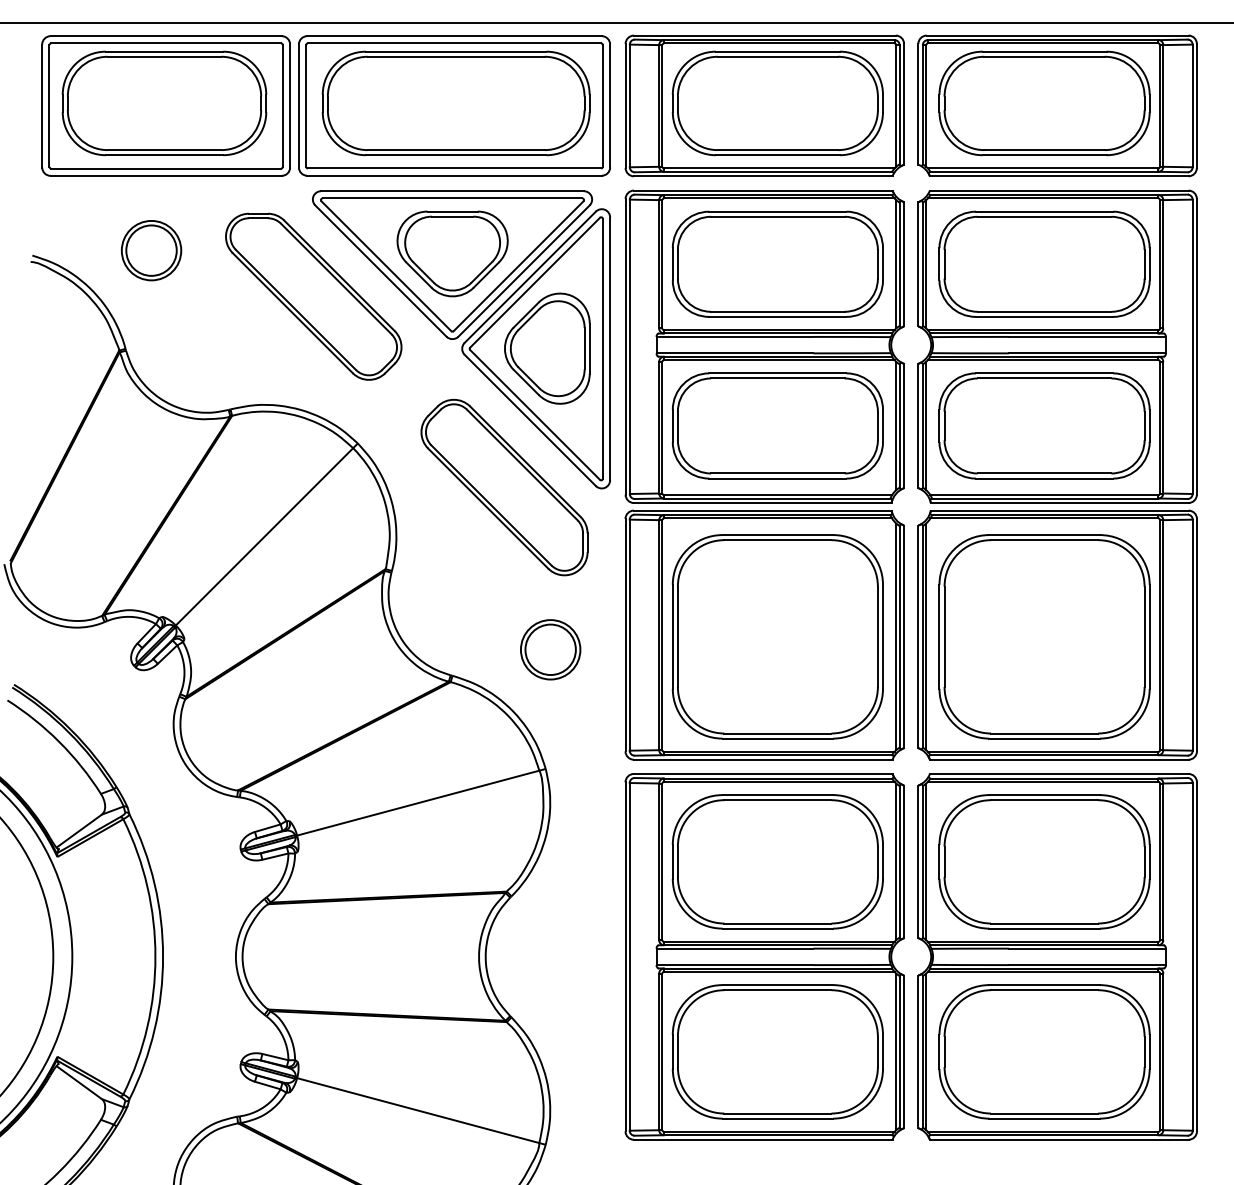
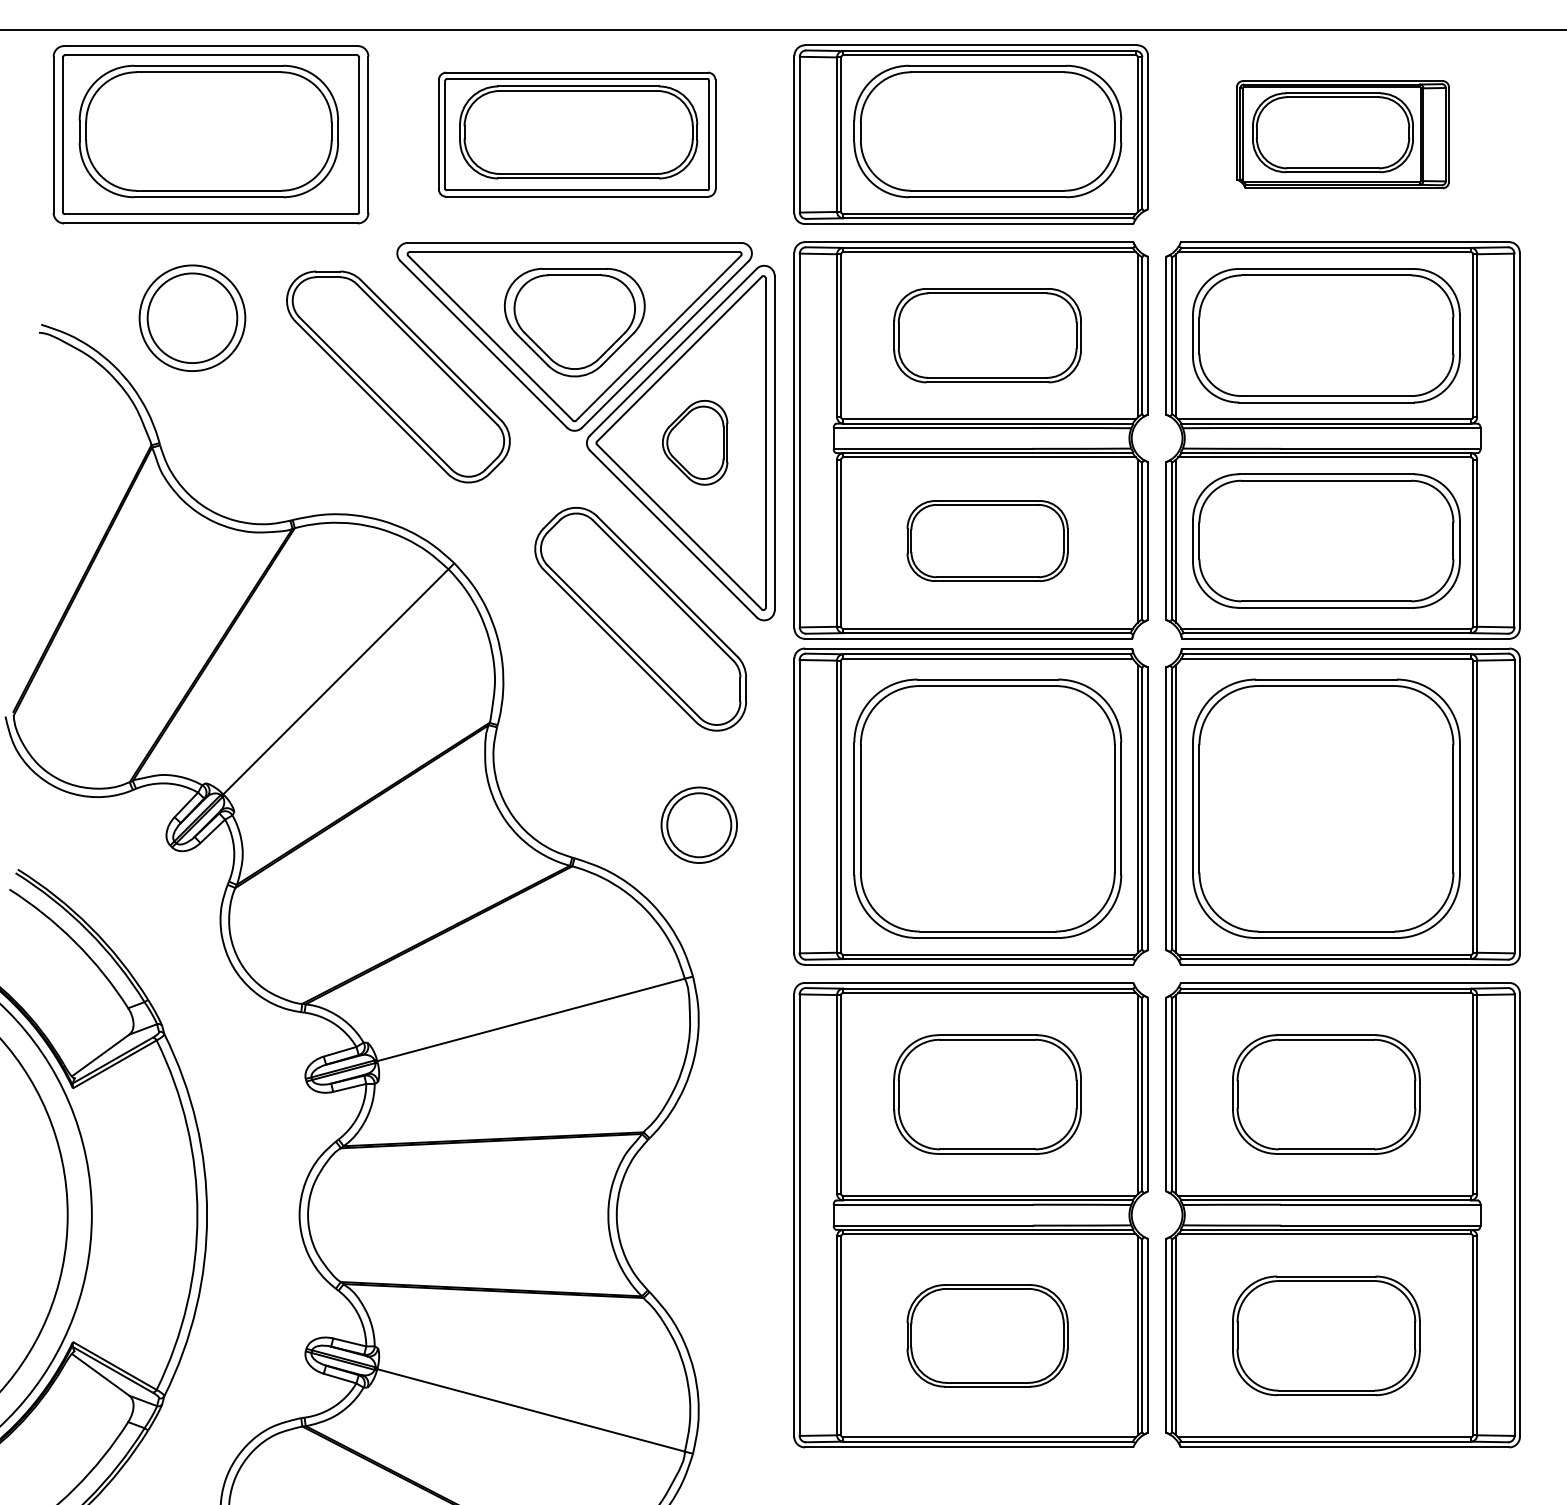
part: (454, 105) -> (577, 134), size x0.7
part: (1057, 105) -> (1342, 134), size x0.6
part: (151, 250) -> (192, 318), size x1.4
part: (777, 263) -> (987, 334), size x0.7
part: (547, 348) -> (695, 442), size x0.6
part: (777, 425) -> (987, 540), size x0.6
part: (777, 861) -> (987, 1094), size x0.7
part: (1044, 861) -> (1326, 1094), size x0.7
part: (777, 1051) -> (987, 1335), size x0.6
part: (1044, 1051) -> (1326, 1335), size x0.7

